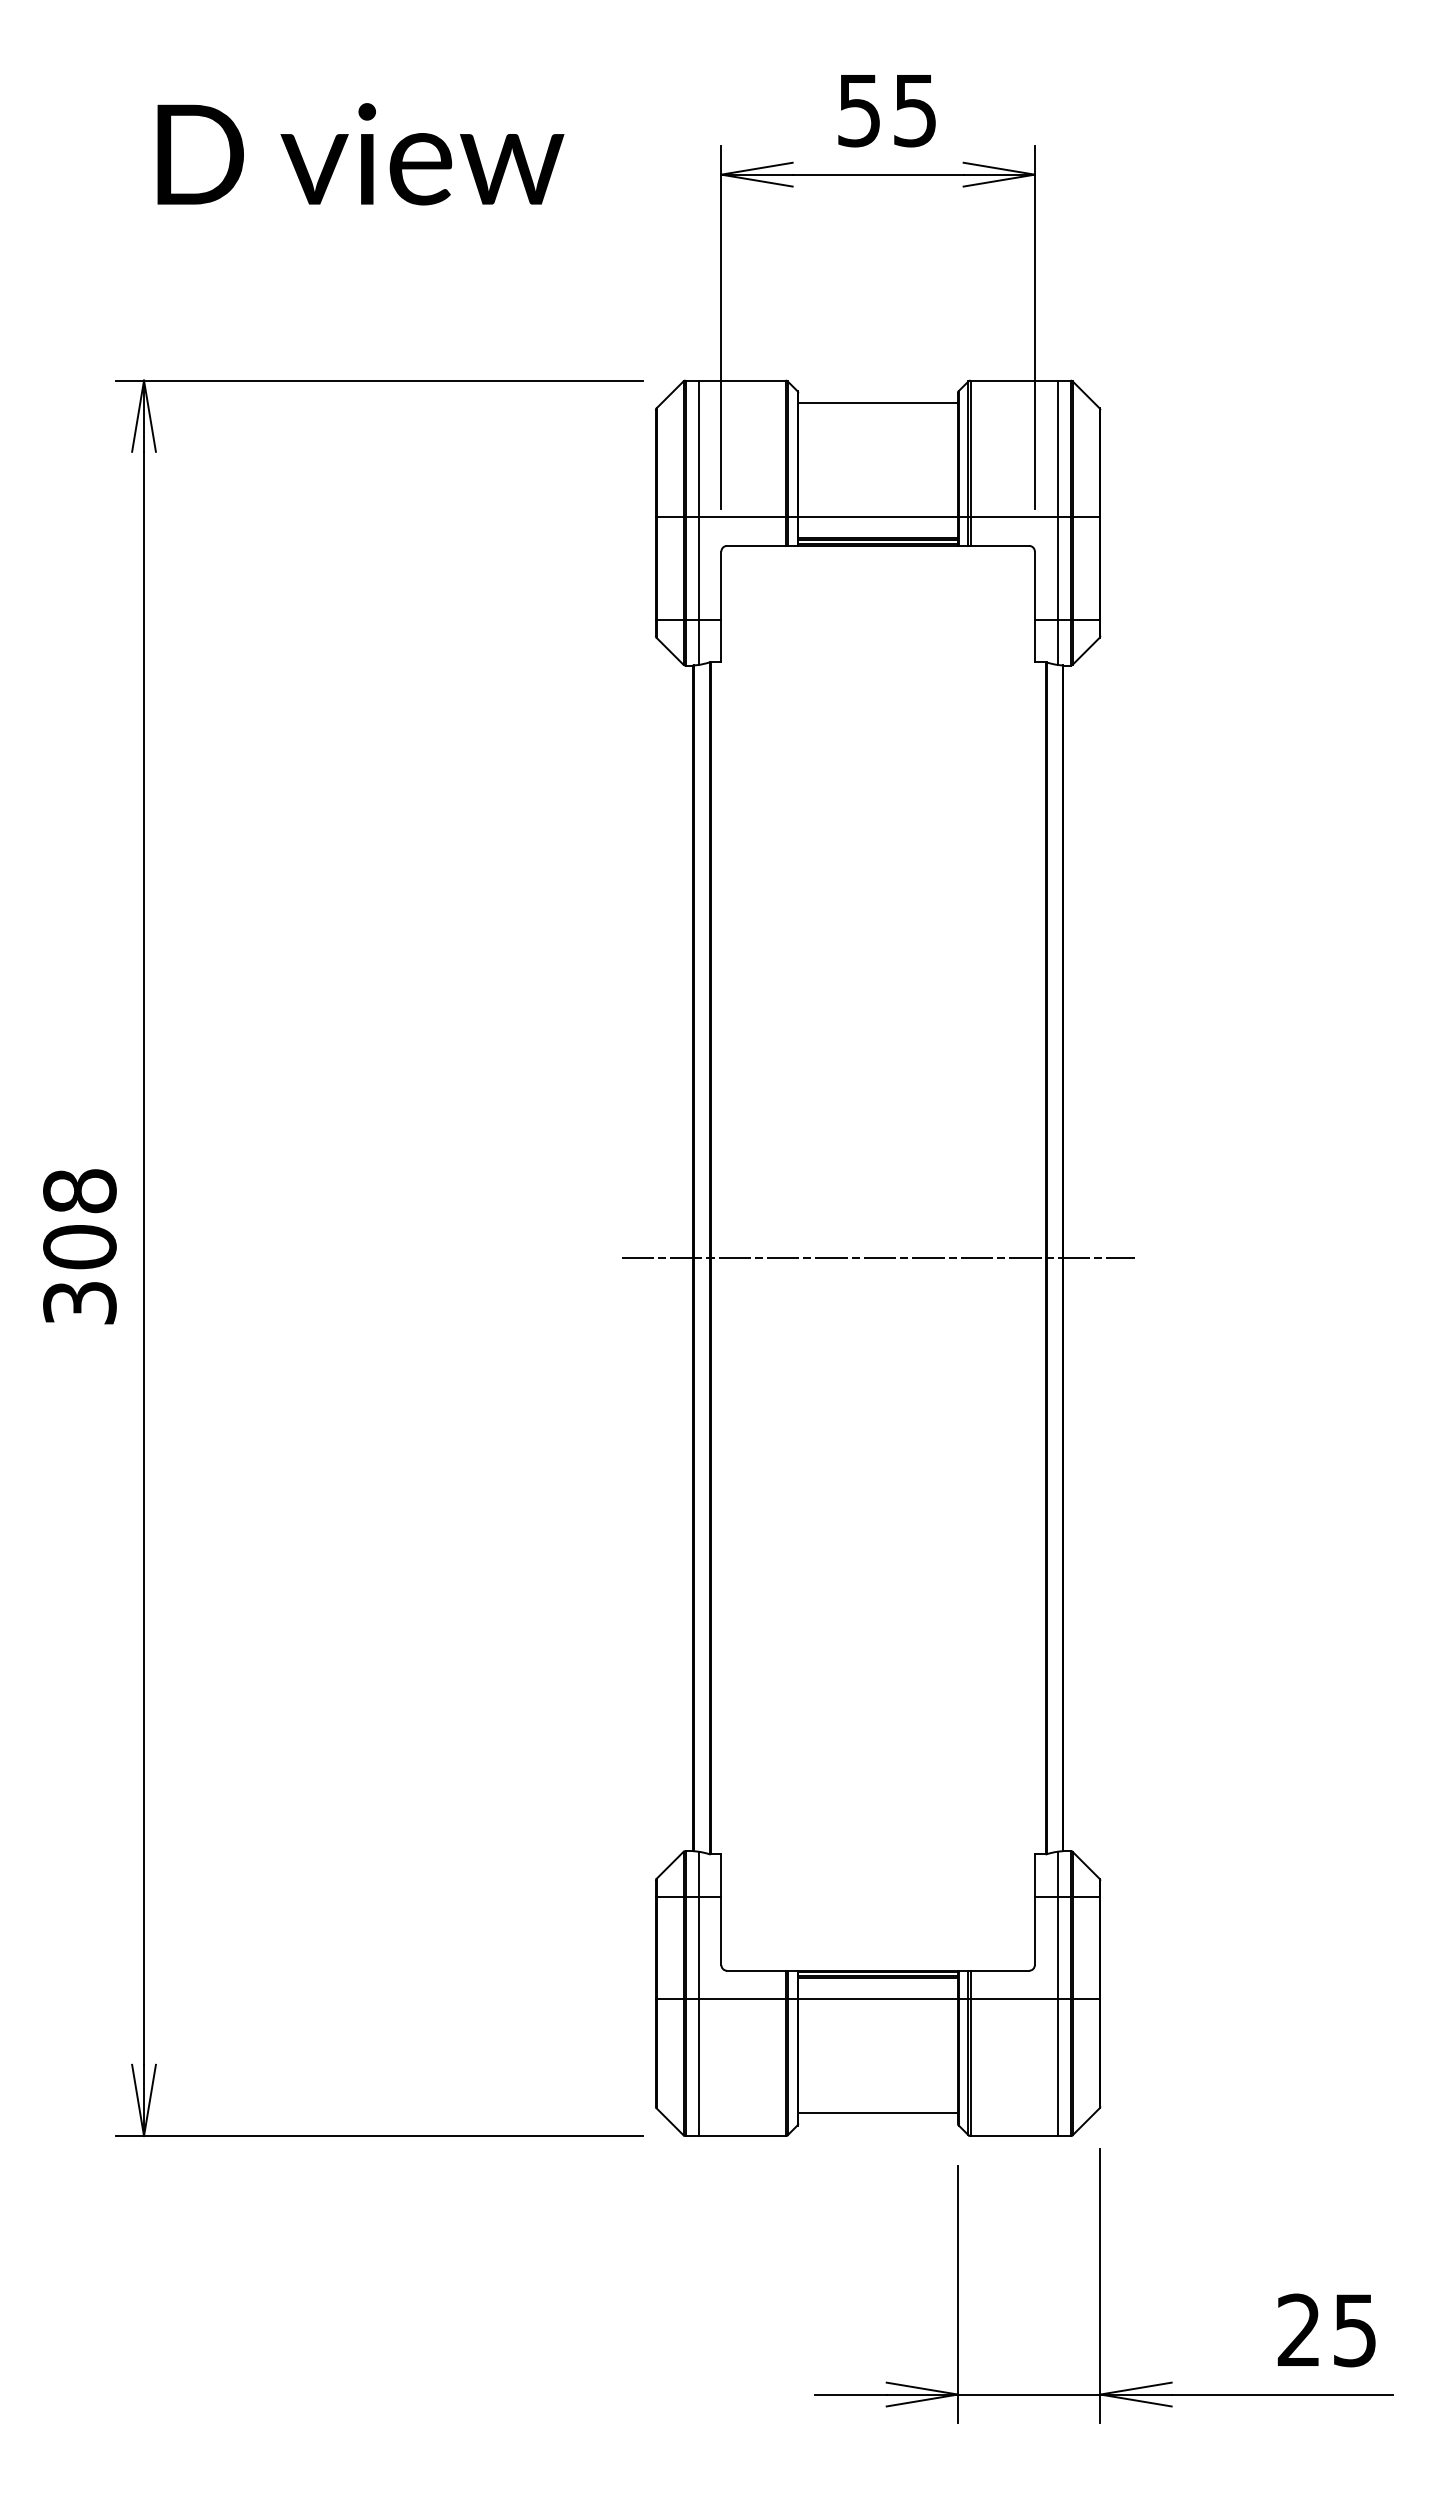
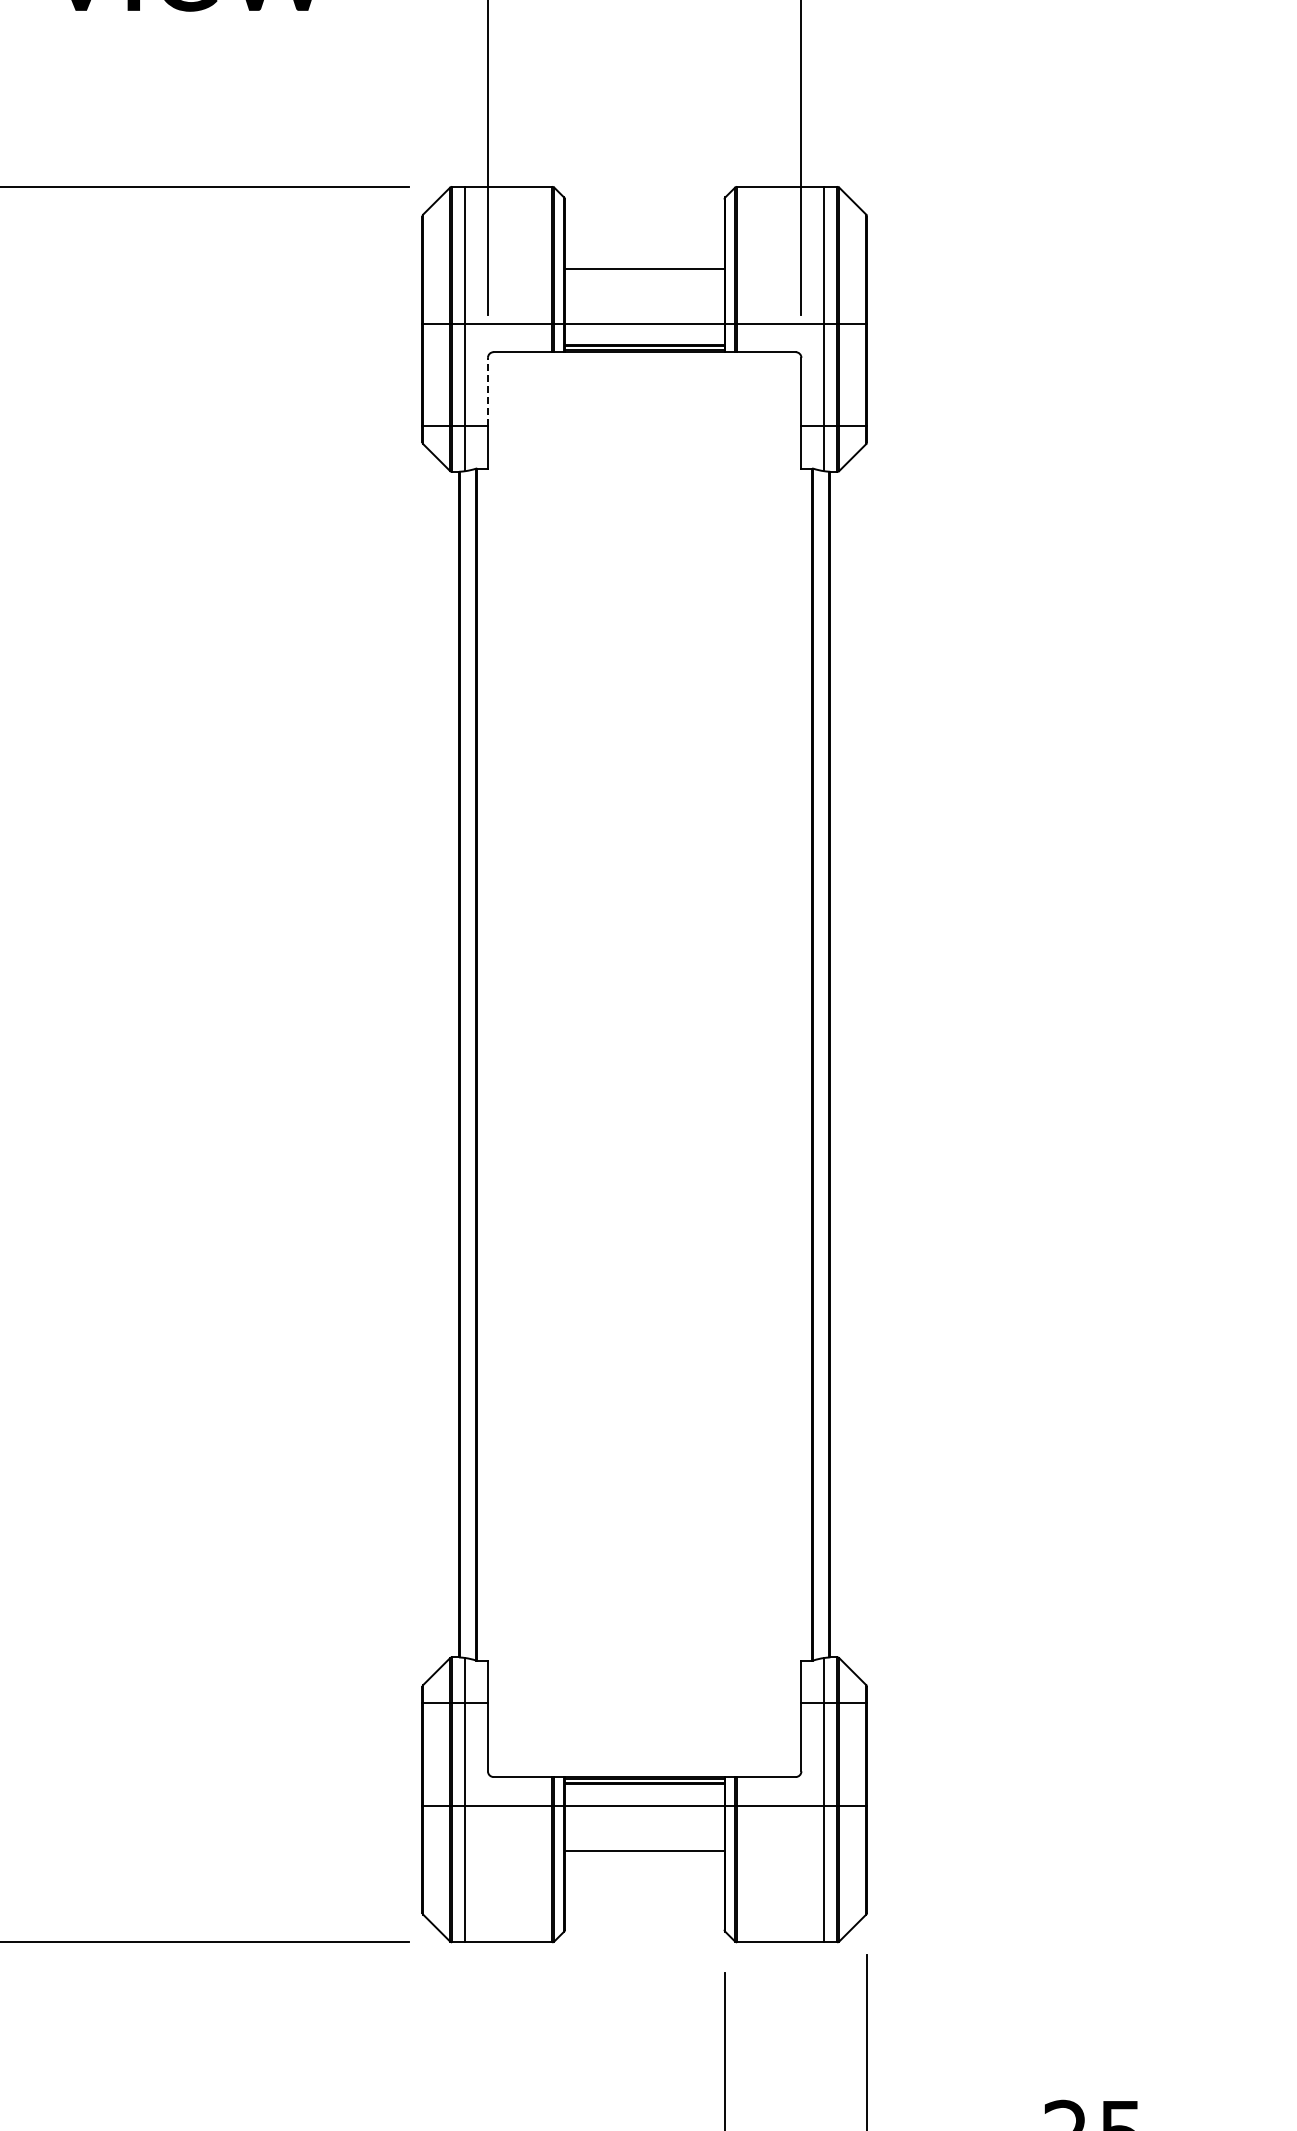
line: (877, 403) -> (644, 268), moved
line: (721, 585) -> (488, 391), solid -> dashed
line: (877, 1258) -> (644, 1064), removed
line: (877, 2113) -> (644, 1850), moved

